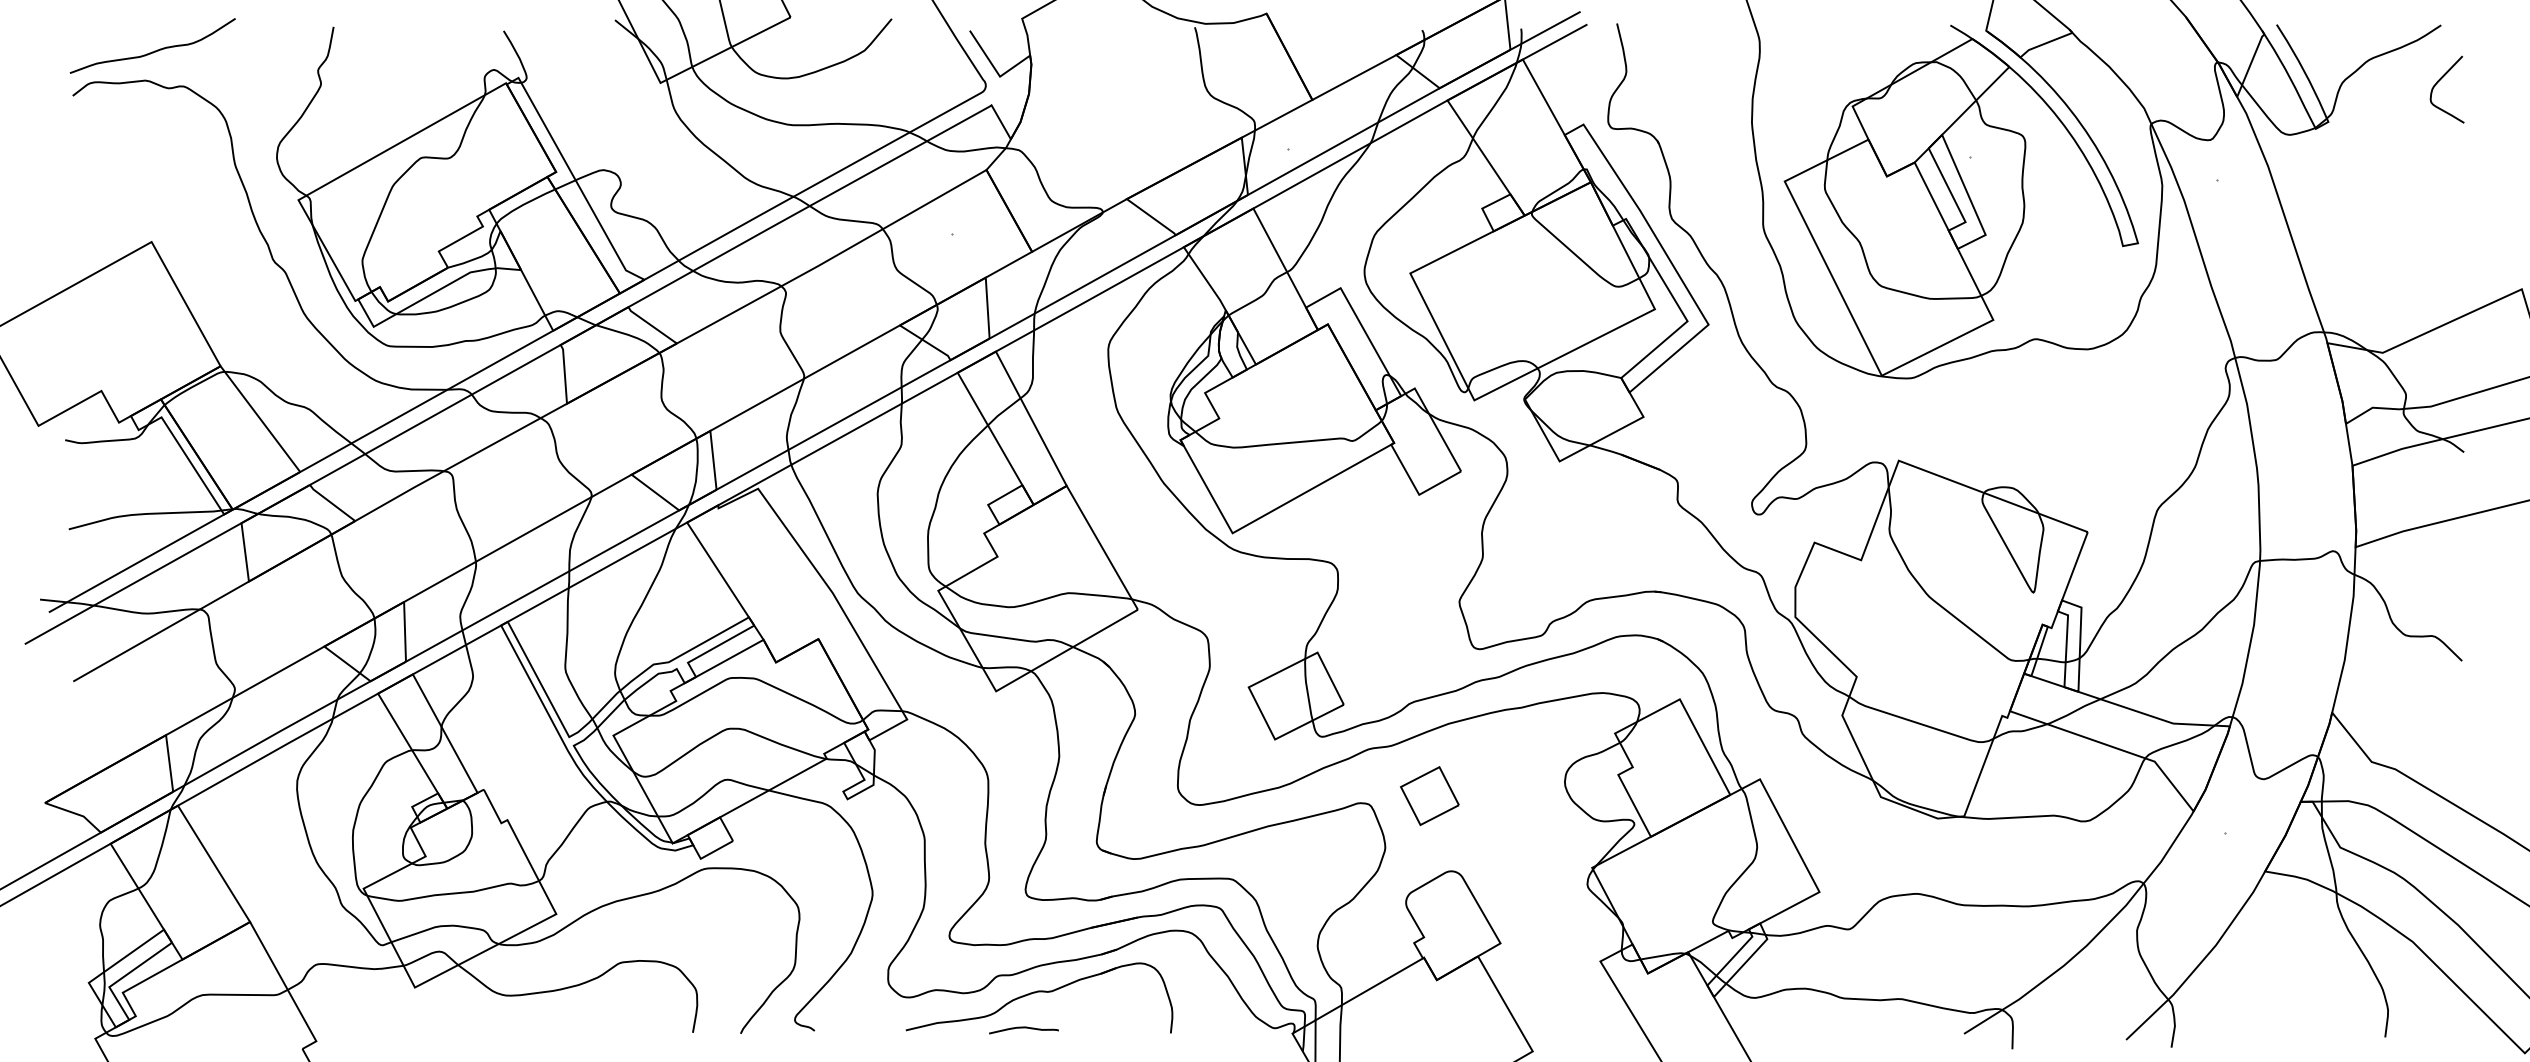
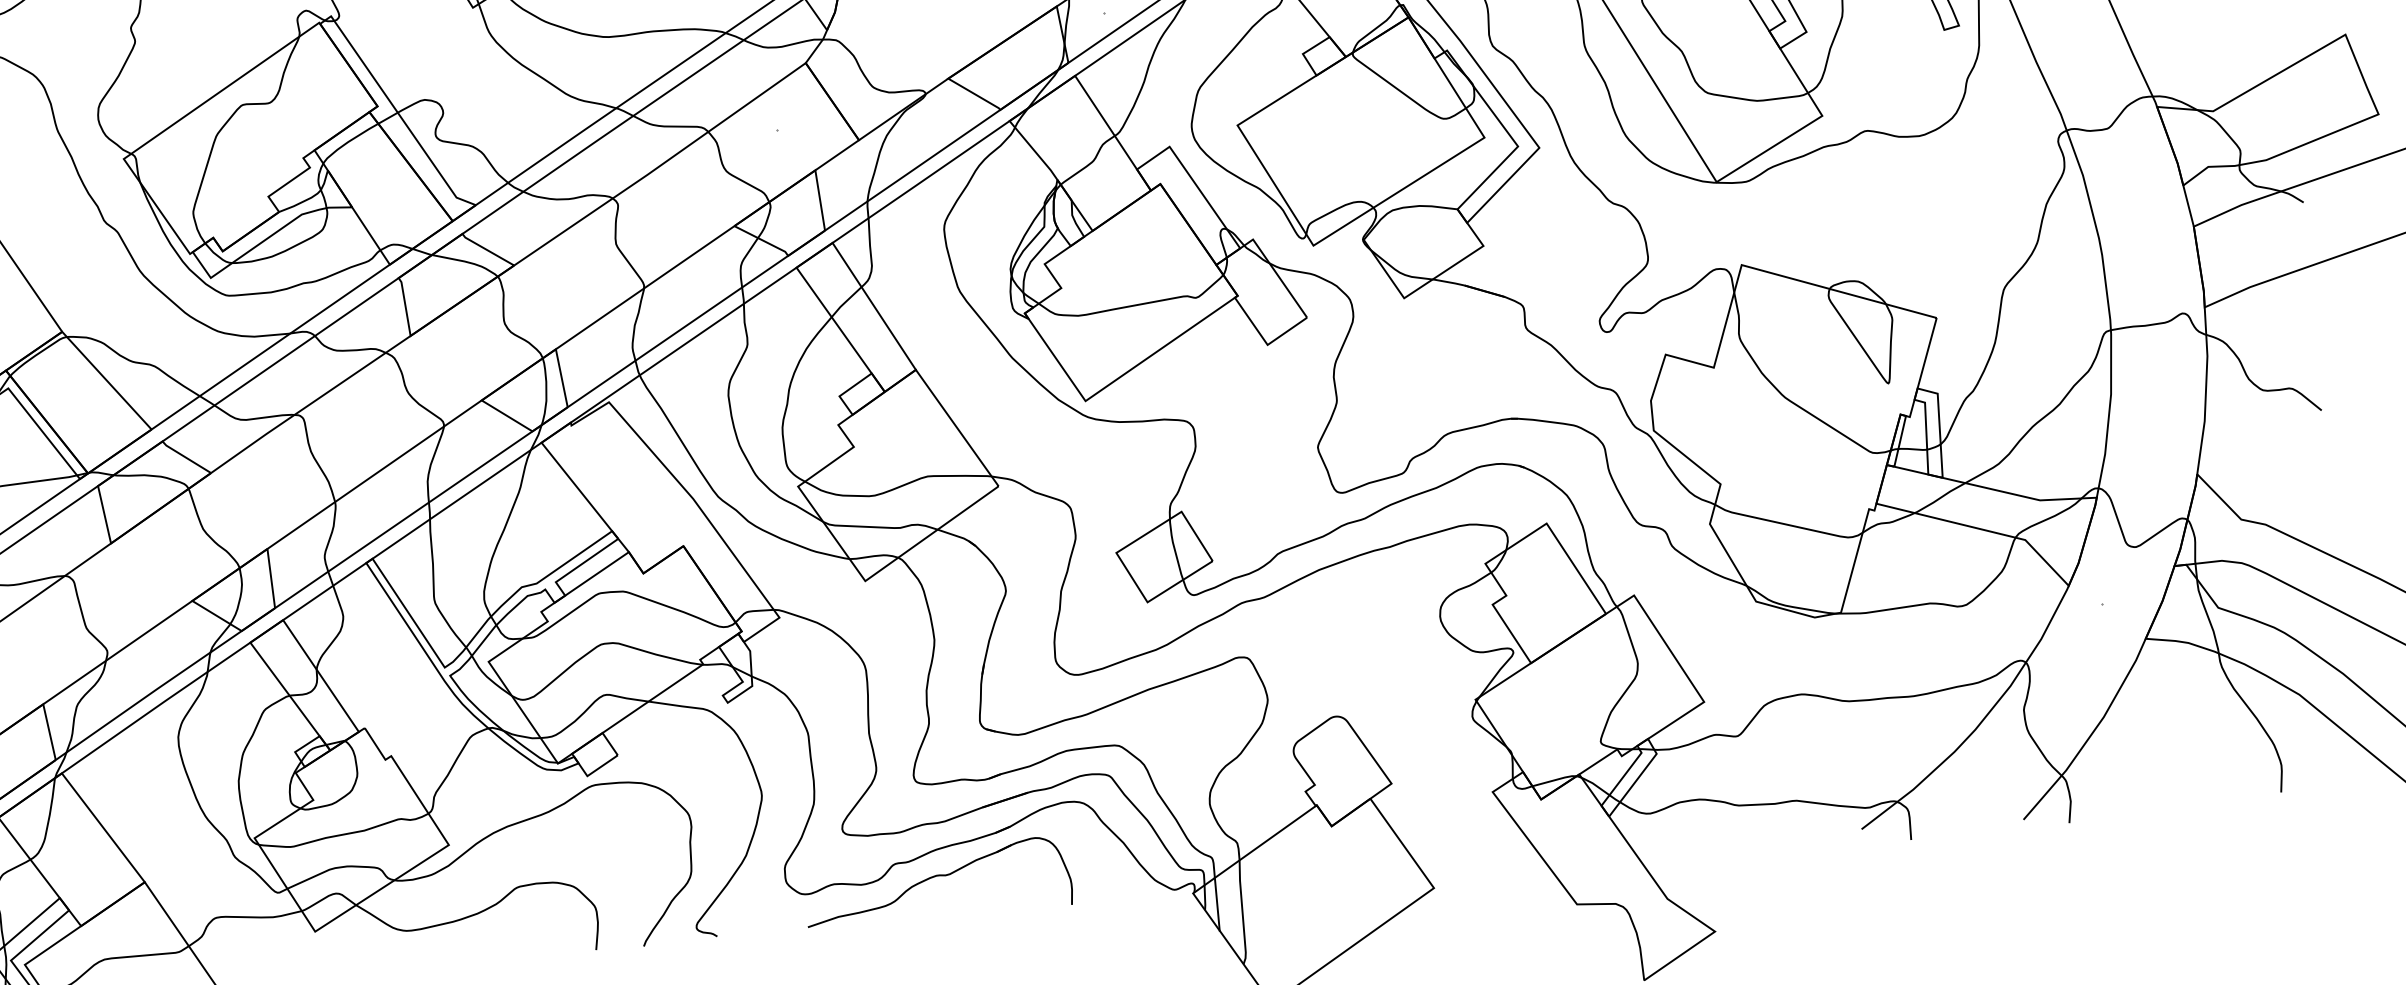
part: (1429, 795) -> (1306, 643), removed
curve: (1023, 1028) -> (924, 914), removed

